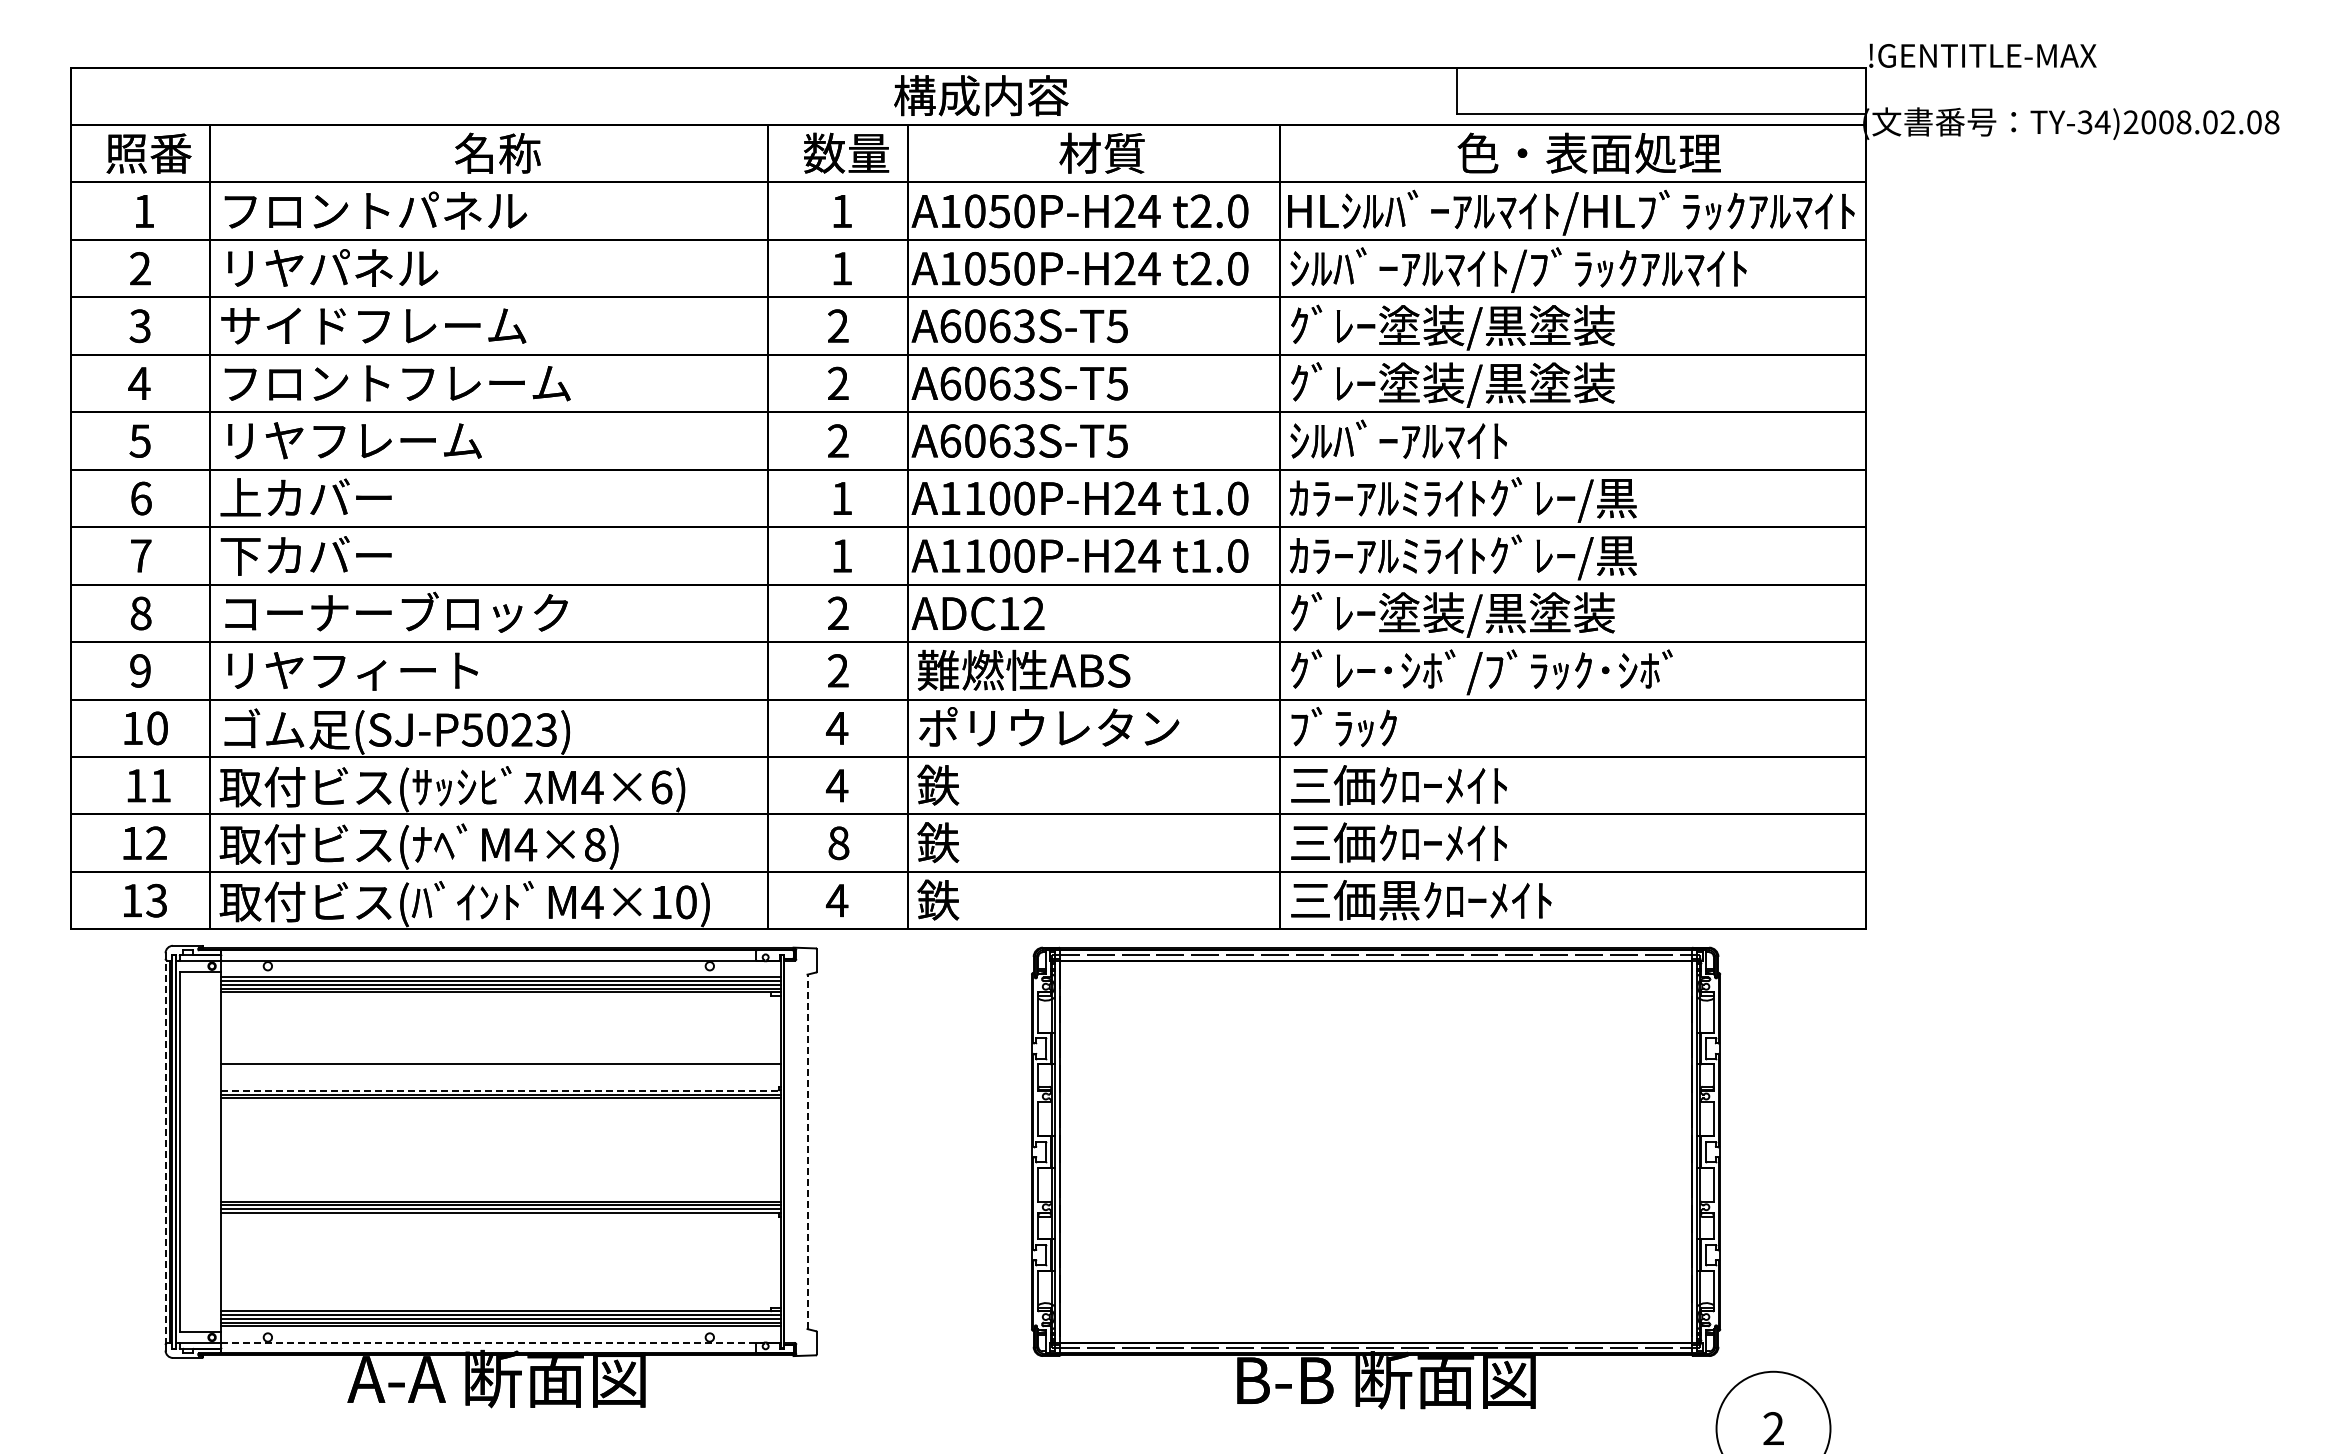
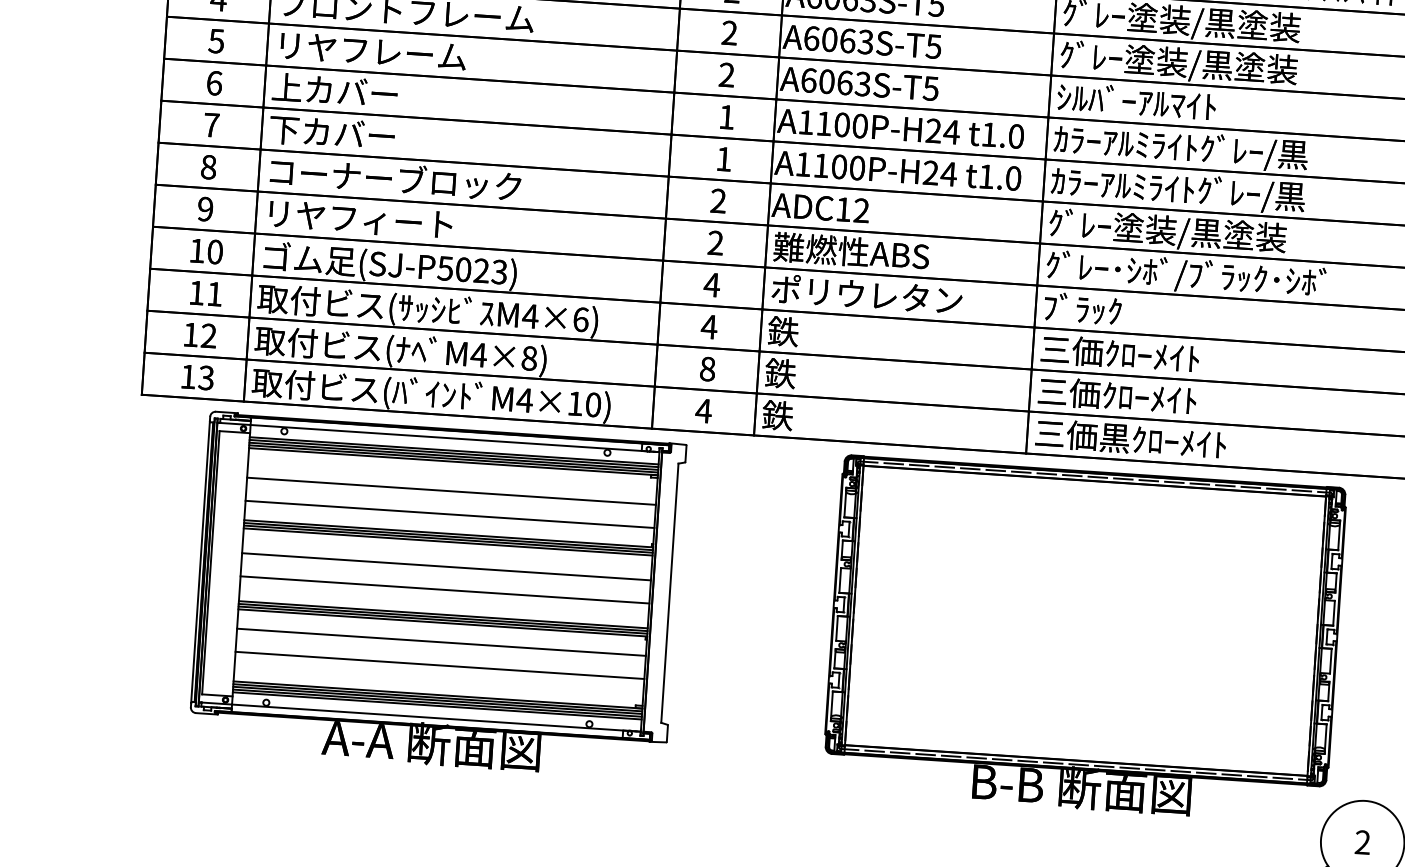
line: (500, 1032) -> (451, 491), added
line: (500, 1090) -> (448, 533), dashed -> solid
line: (500, 1102) -> (447, 542), added
line: (500, 1136) -> (446, 567), added
line: (165, 1151) -> (200, 561), dashed -> solid
line: (807, 1151) -> (669, 592), dashed -> solid
line: (500, 1167) -> (444, 589), added
line: (500, 1239) -> (441, 642), added
line: (500, 1270) -> (439, 665), added
line: (492, 1343) -> (430, 718), dashed -> solid

